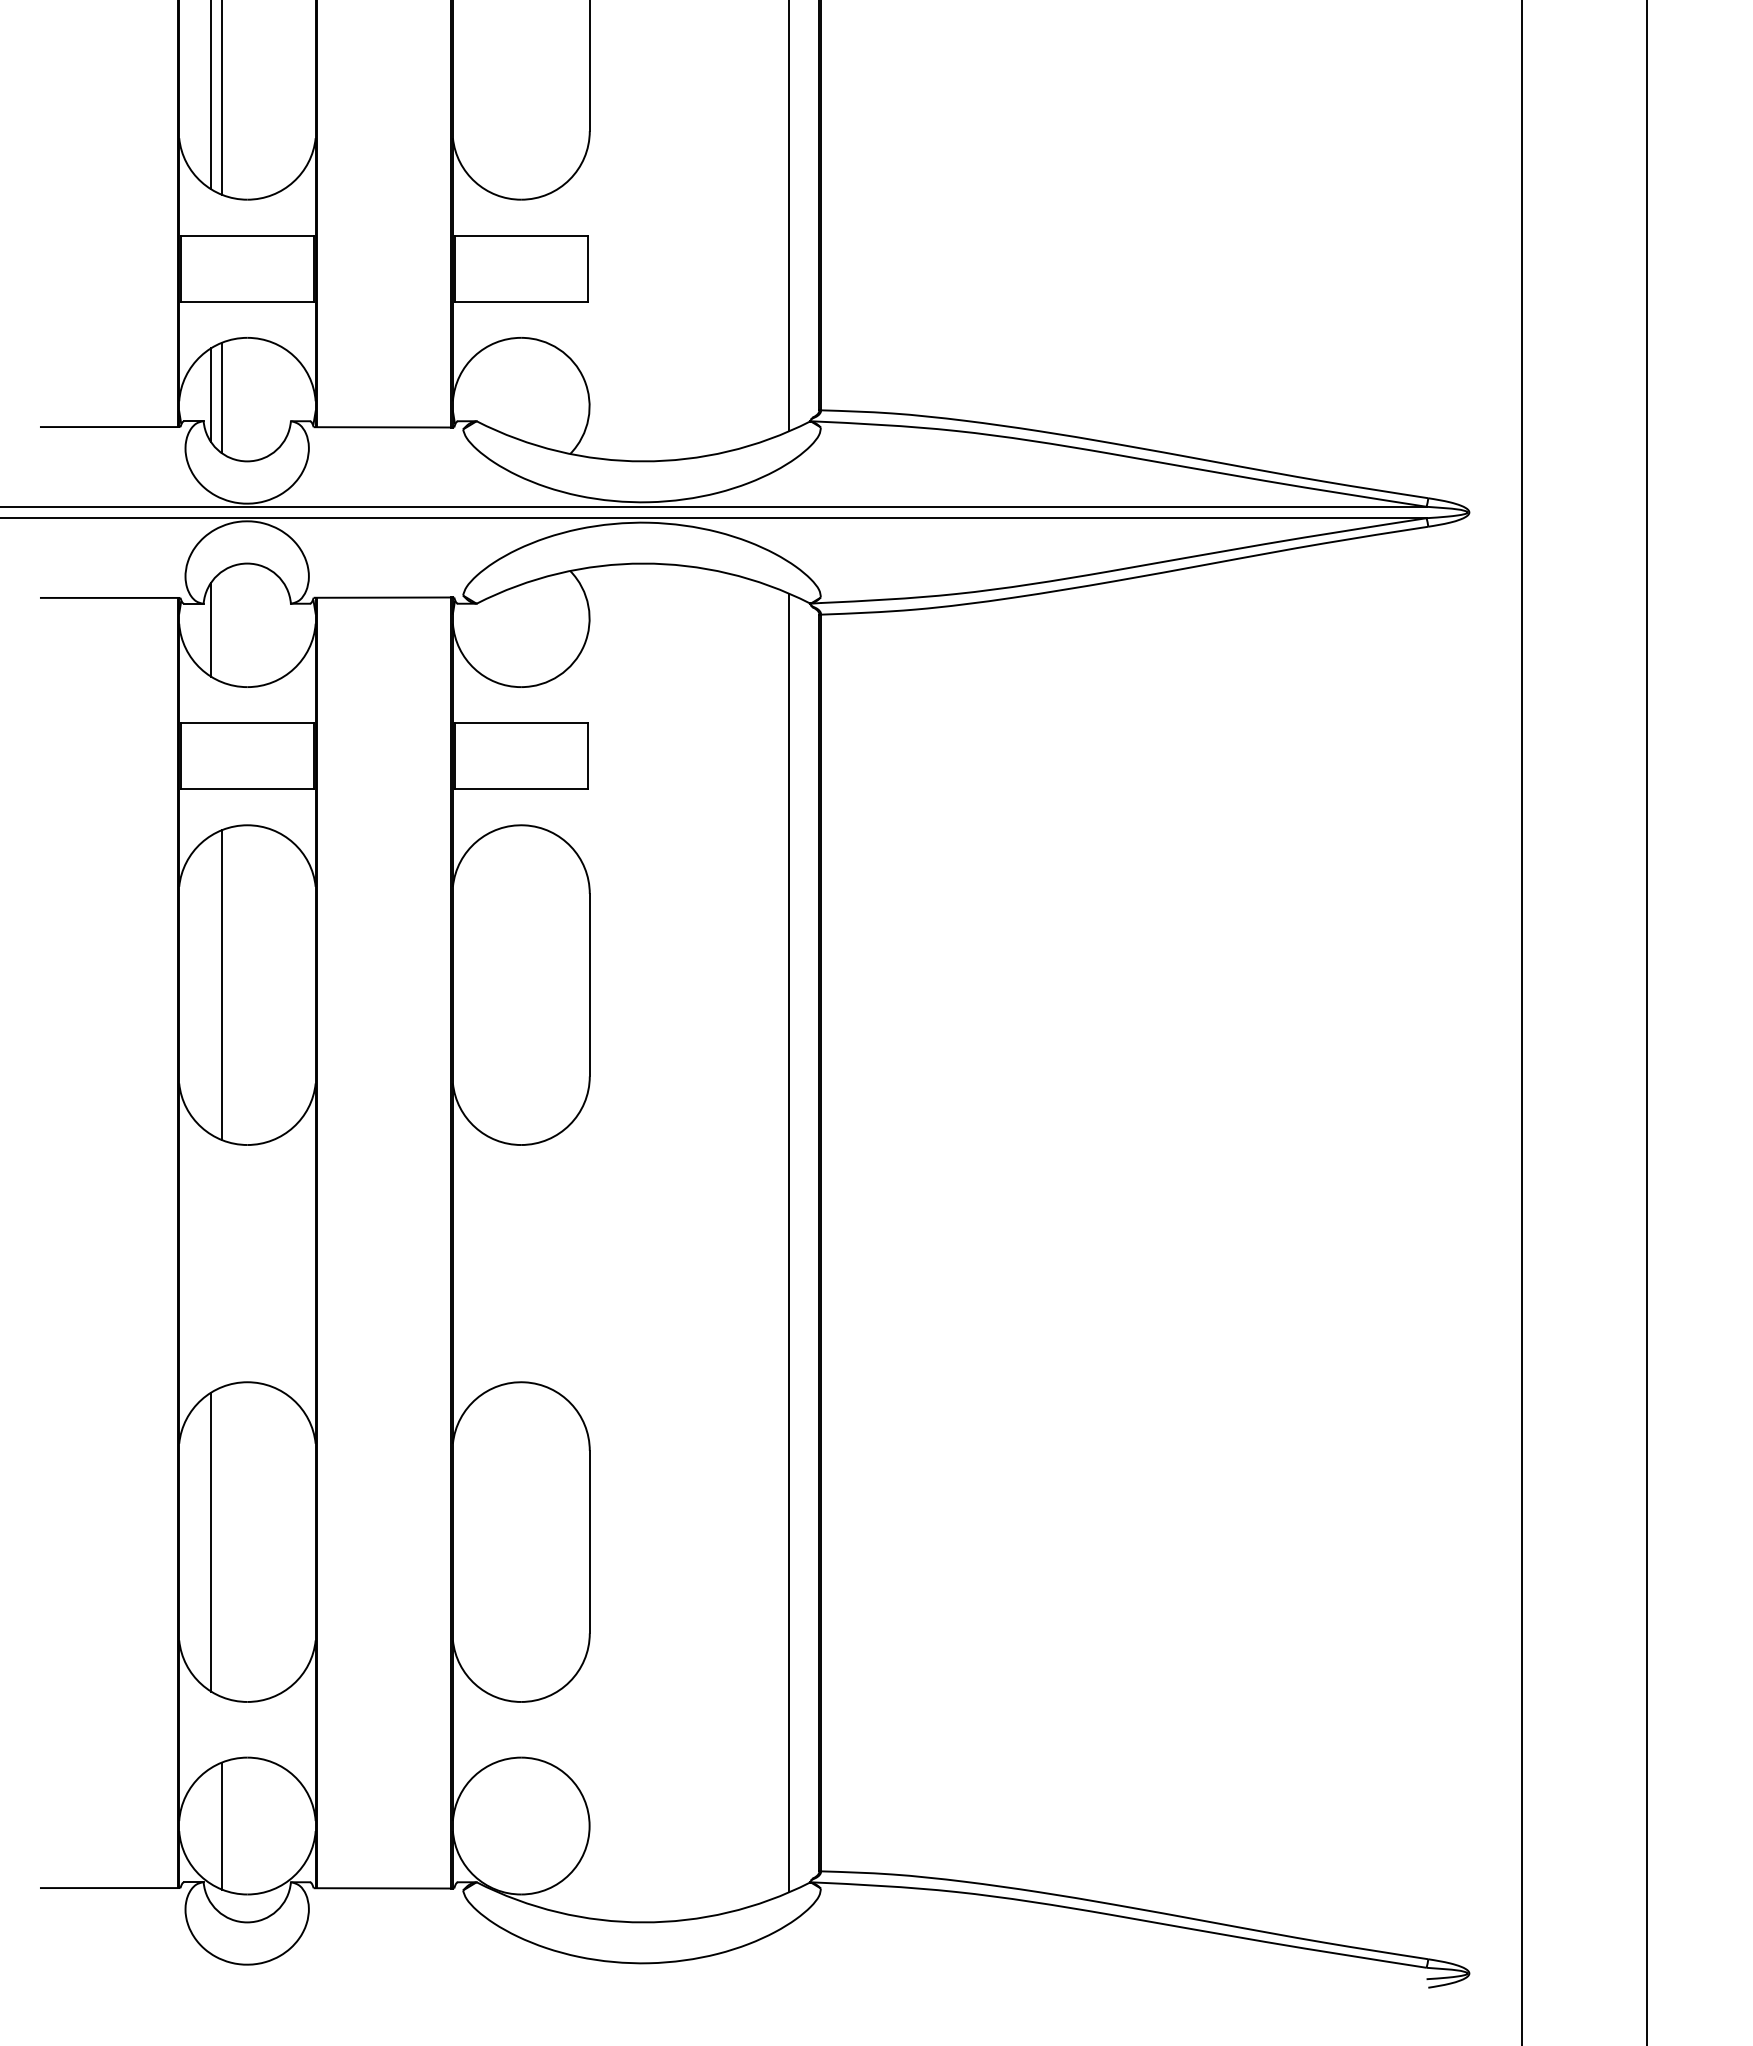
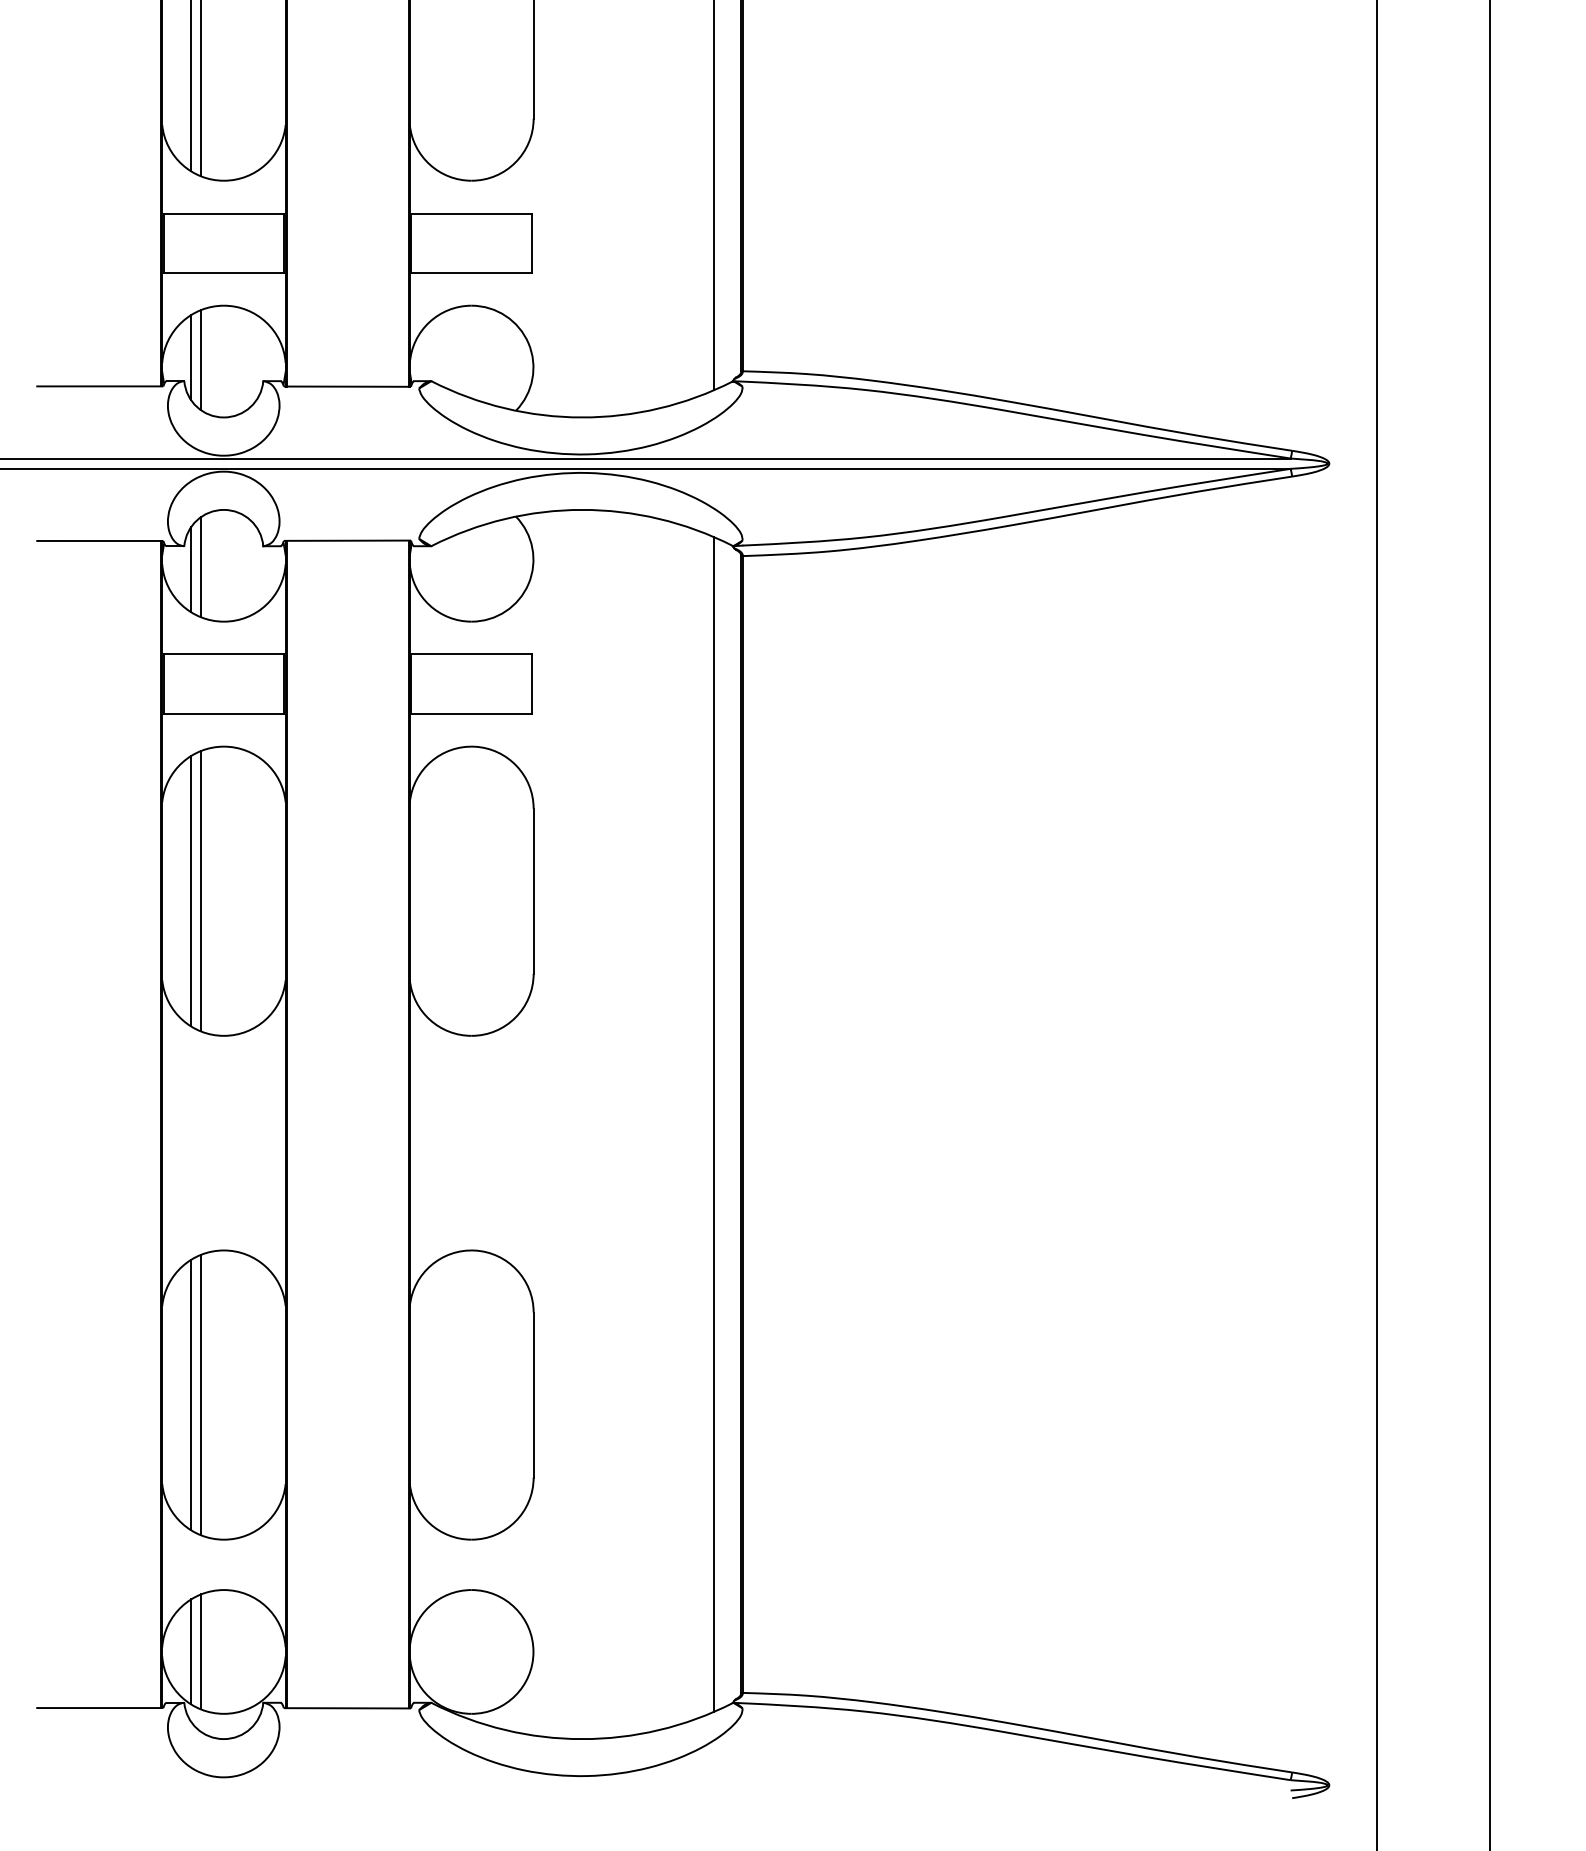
line: (222, 626) -> (201, 566), added
line: (211, 984) -> (191, 890), added
line: (222, 1542) -> (201, 1395), added
line: (211, 1826) -> (191, 1652), added

